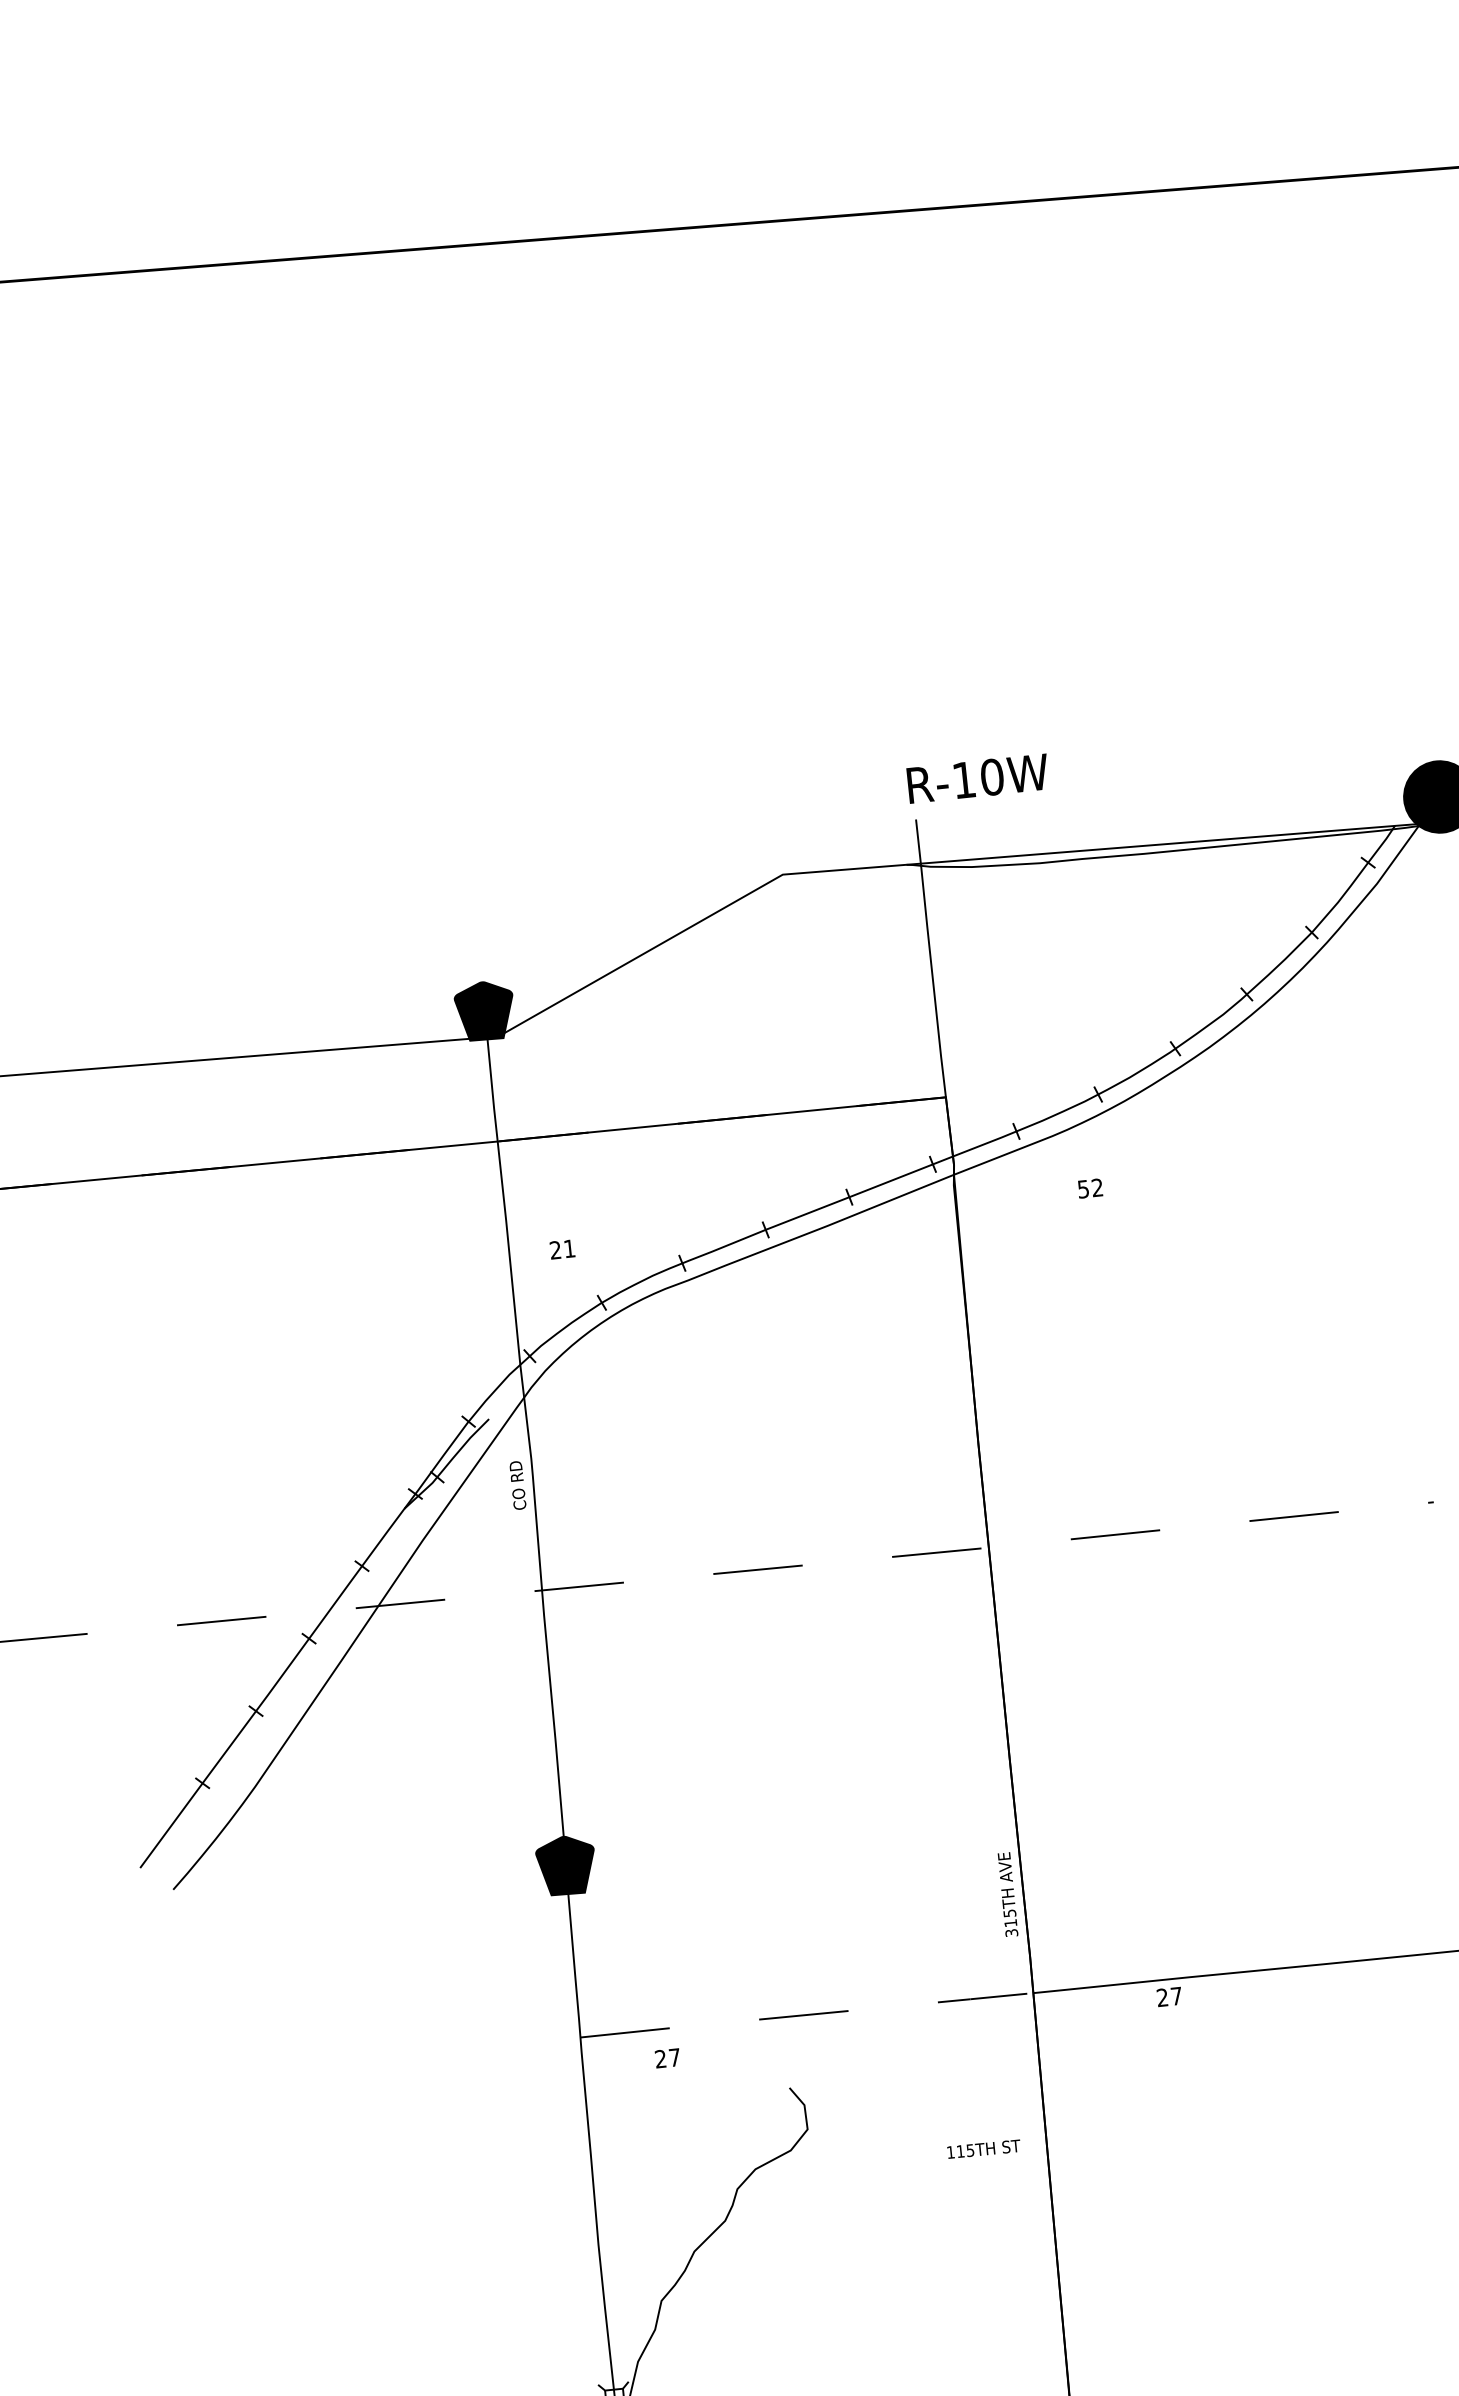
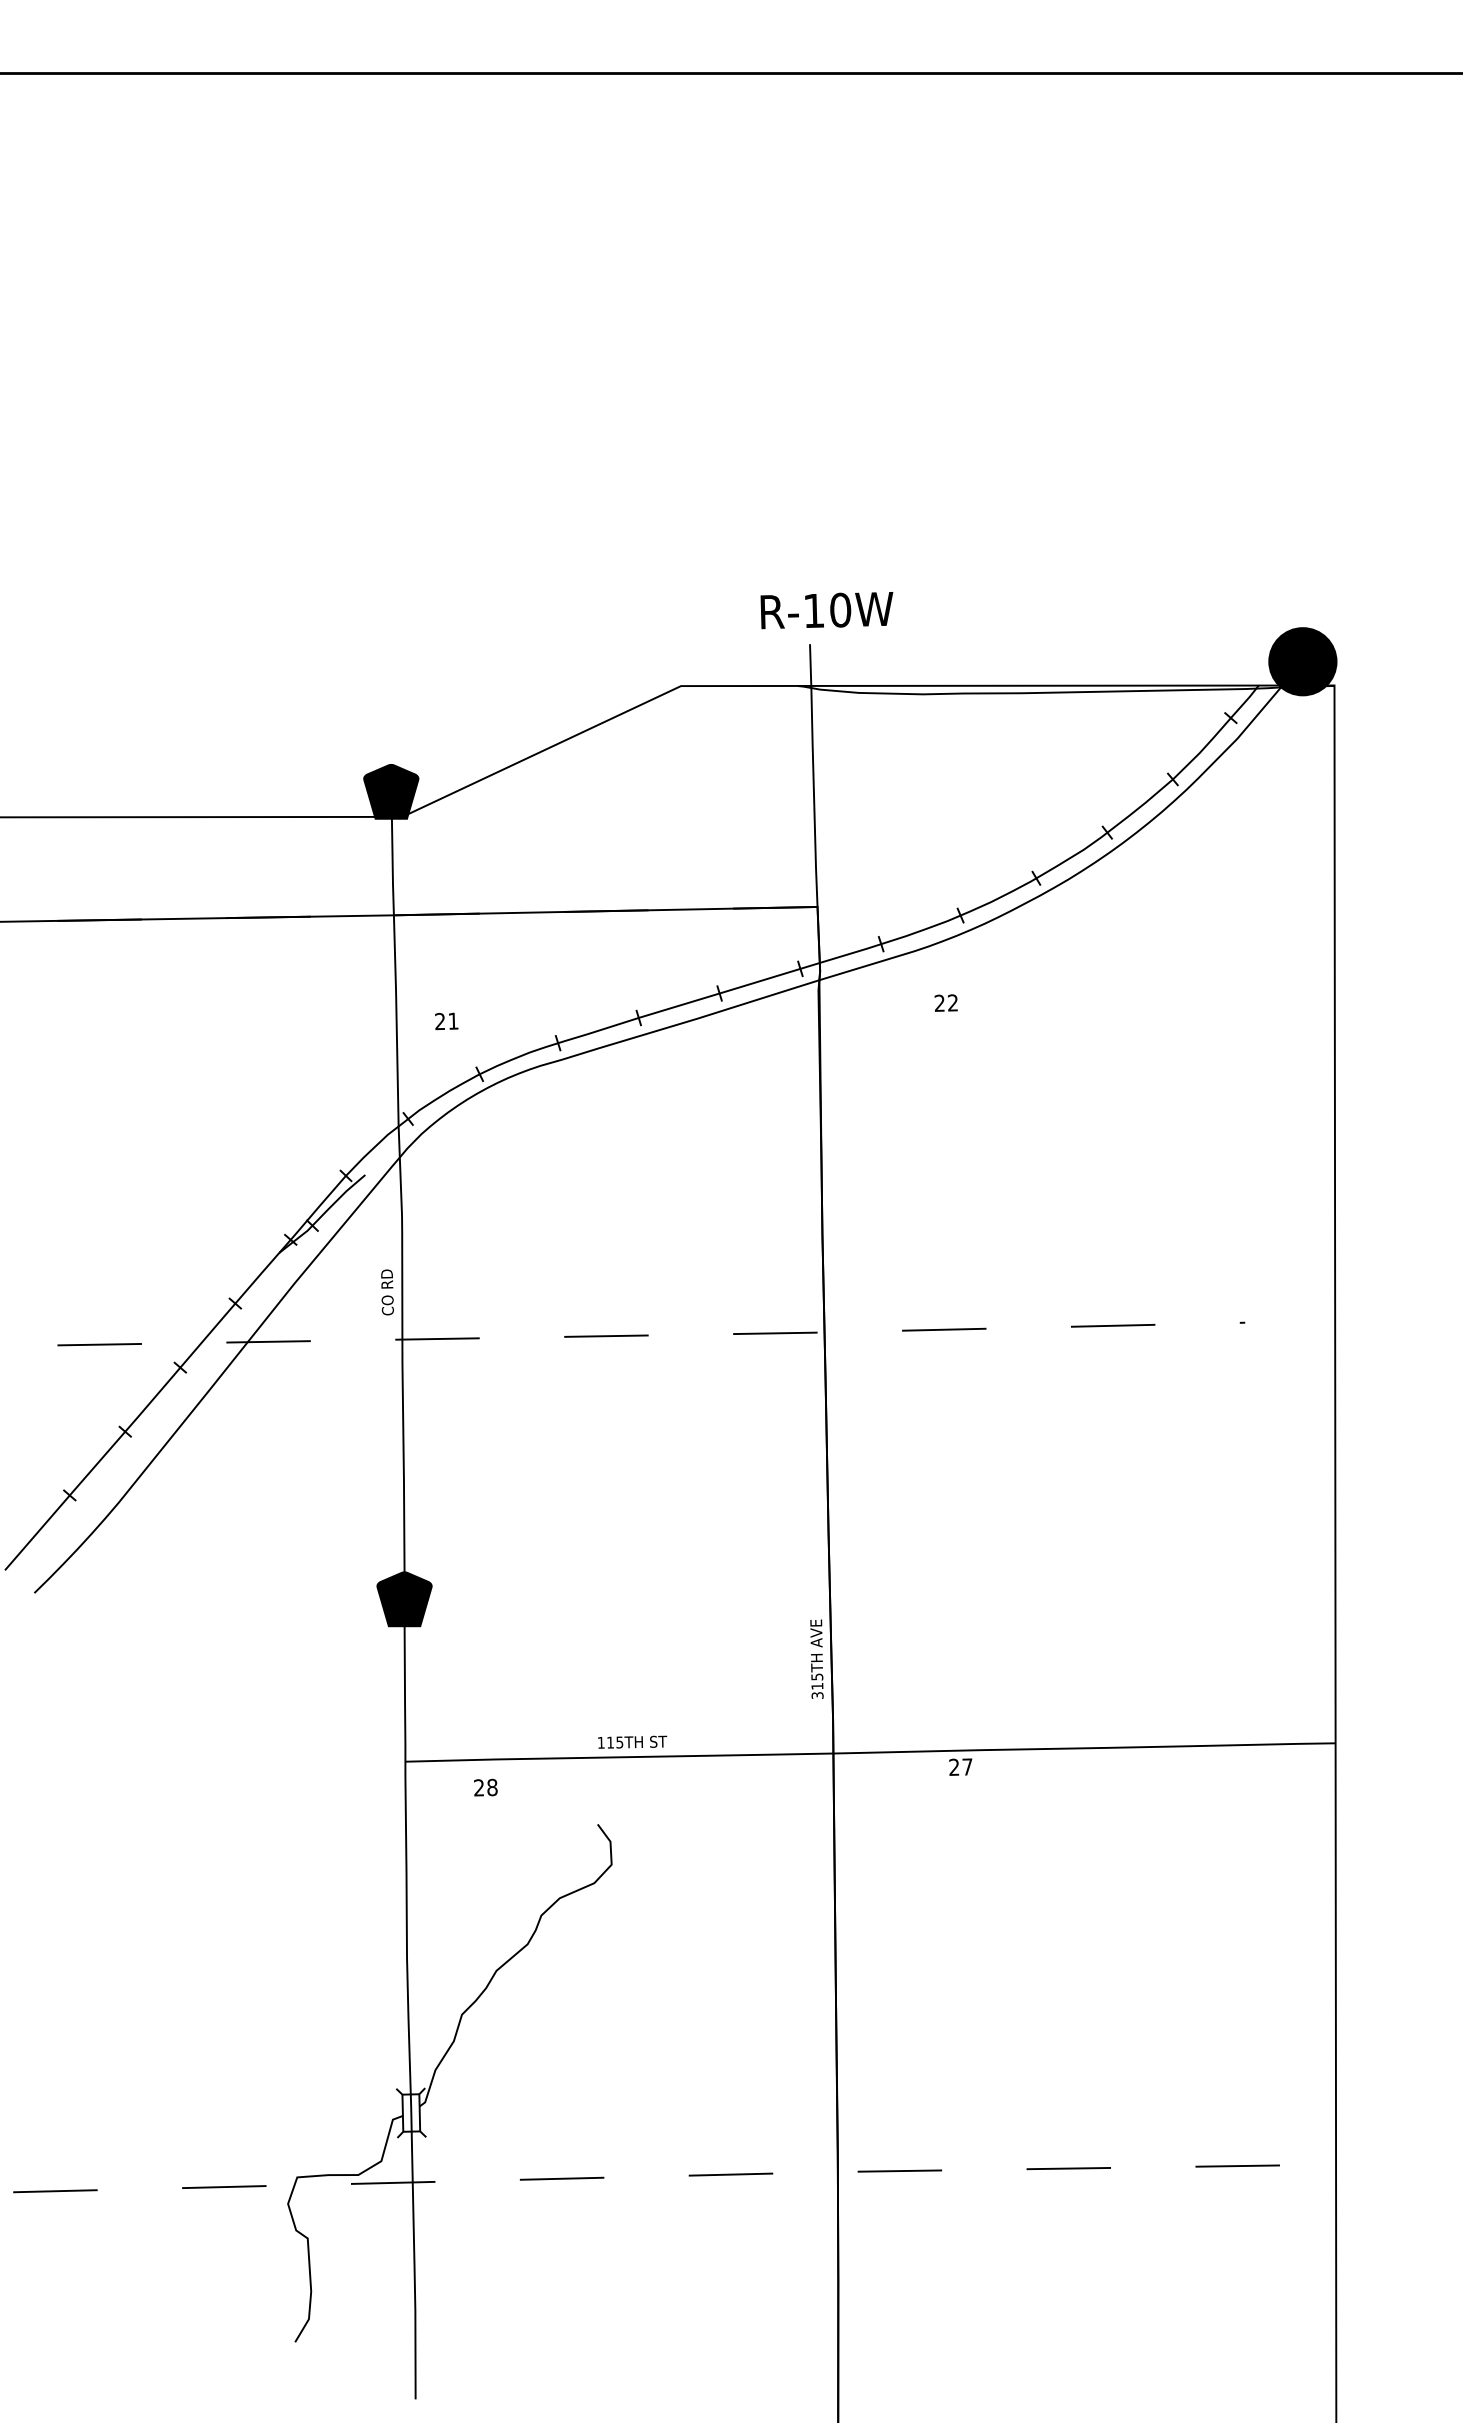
text: (977, 778) -> (826, 610), moved
text: (1083, 1189) -> (939, 1003), 52 -> 22
text: (517, 1485) -> (387, 1292), moved
line: (806, 2015) -> (619, 1757), dashed -> solid
text: (674, 2057) -> (492, 1787), 27 -> 28
text: (983, 2148) -> (632, 1741), moved

